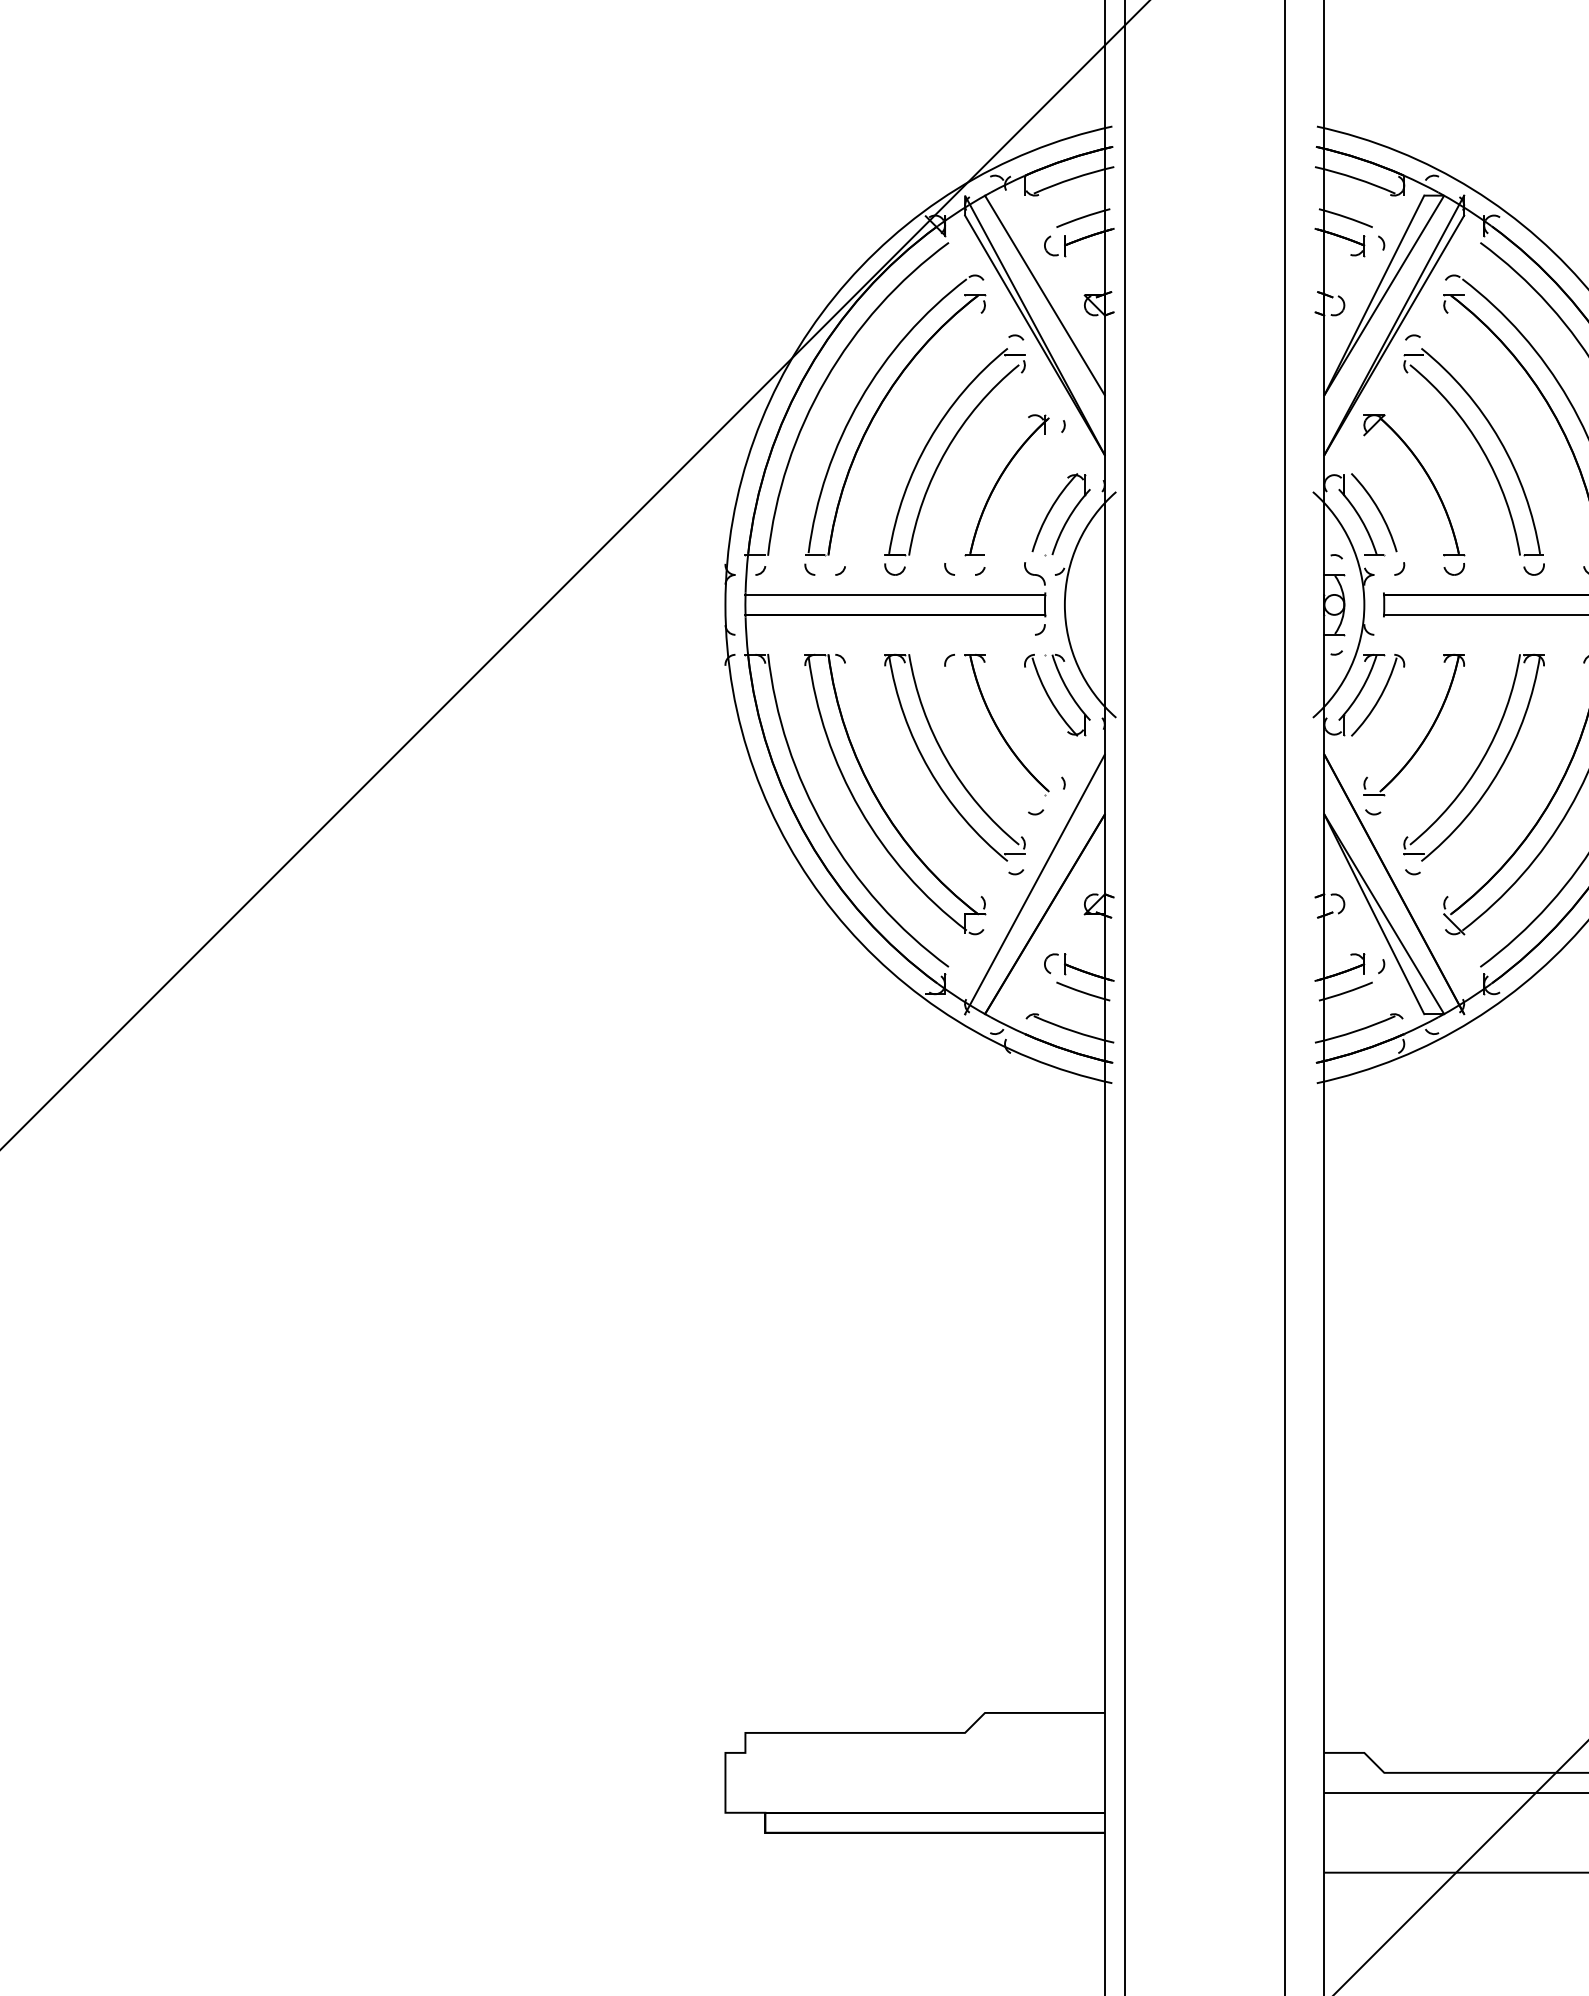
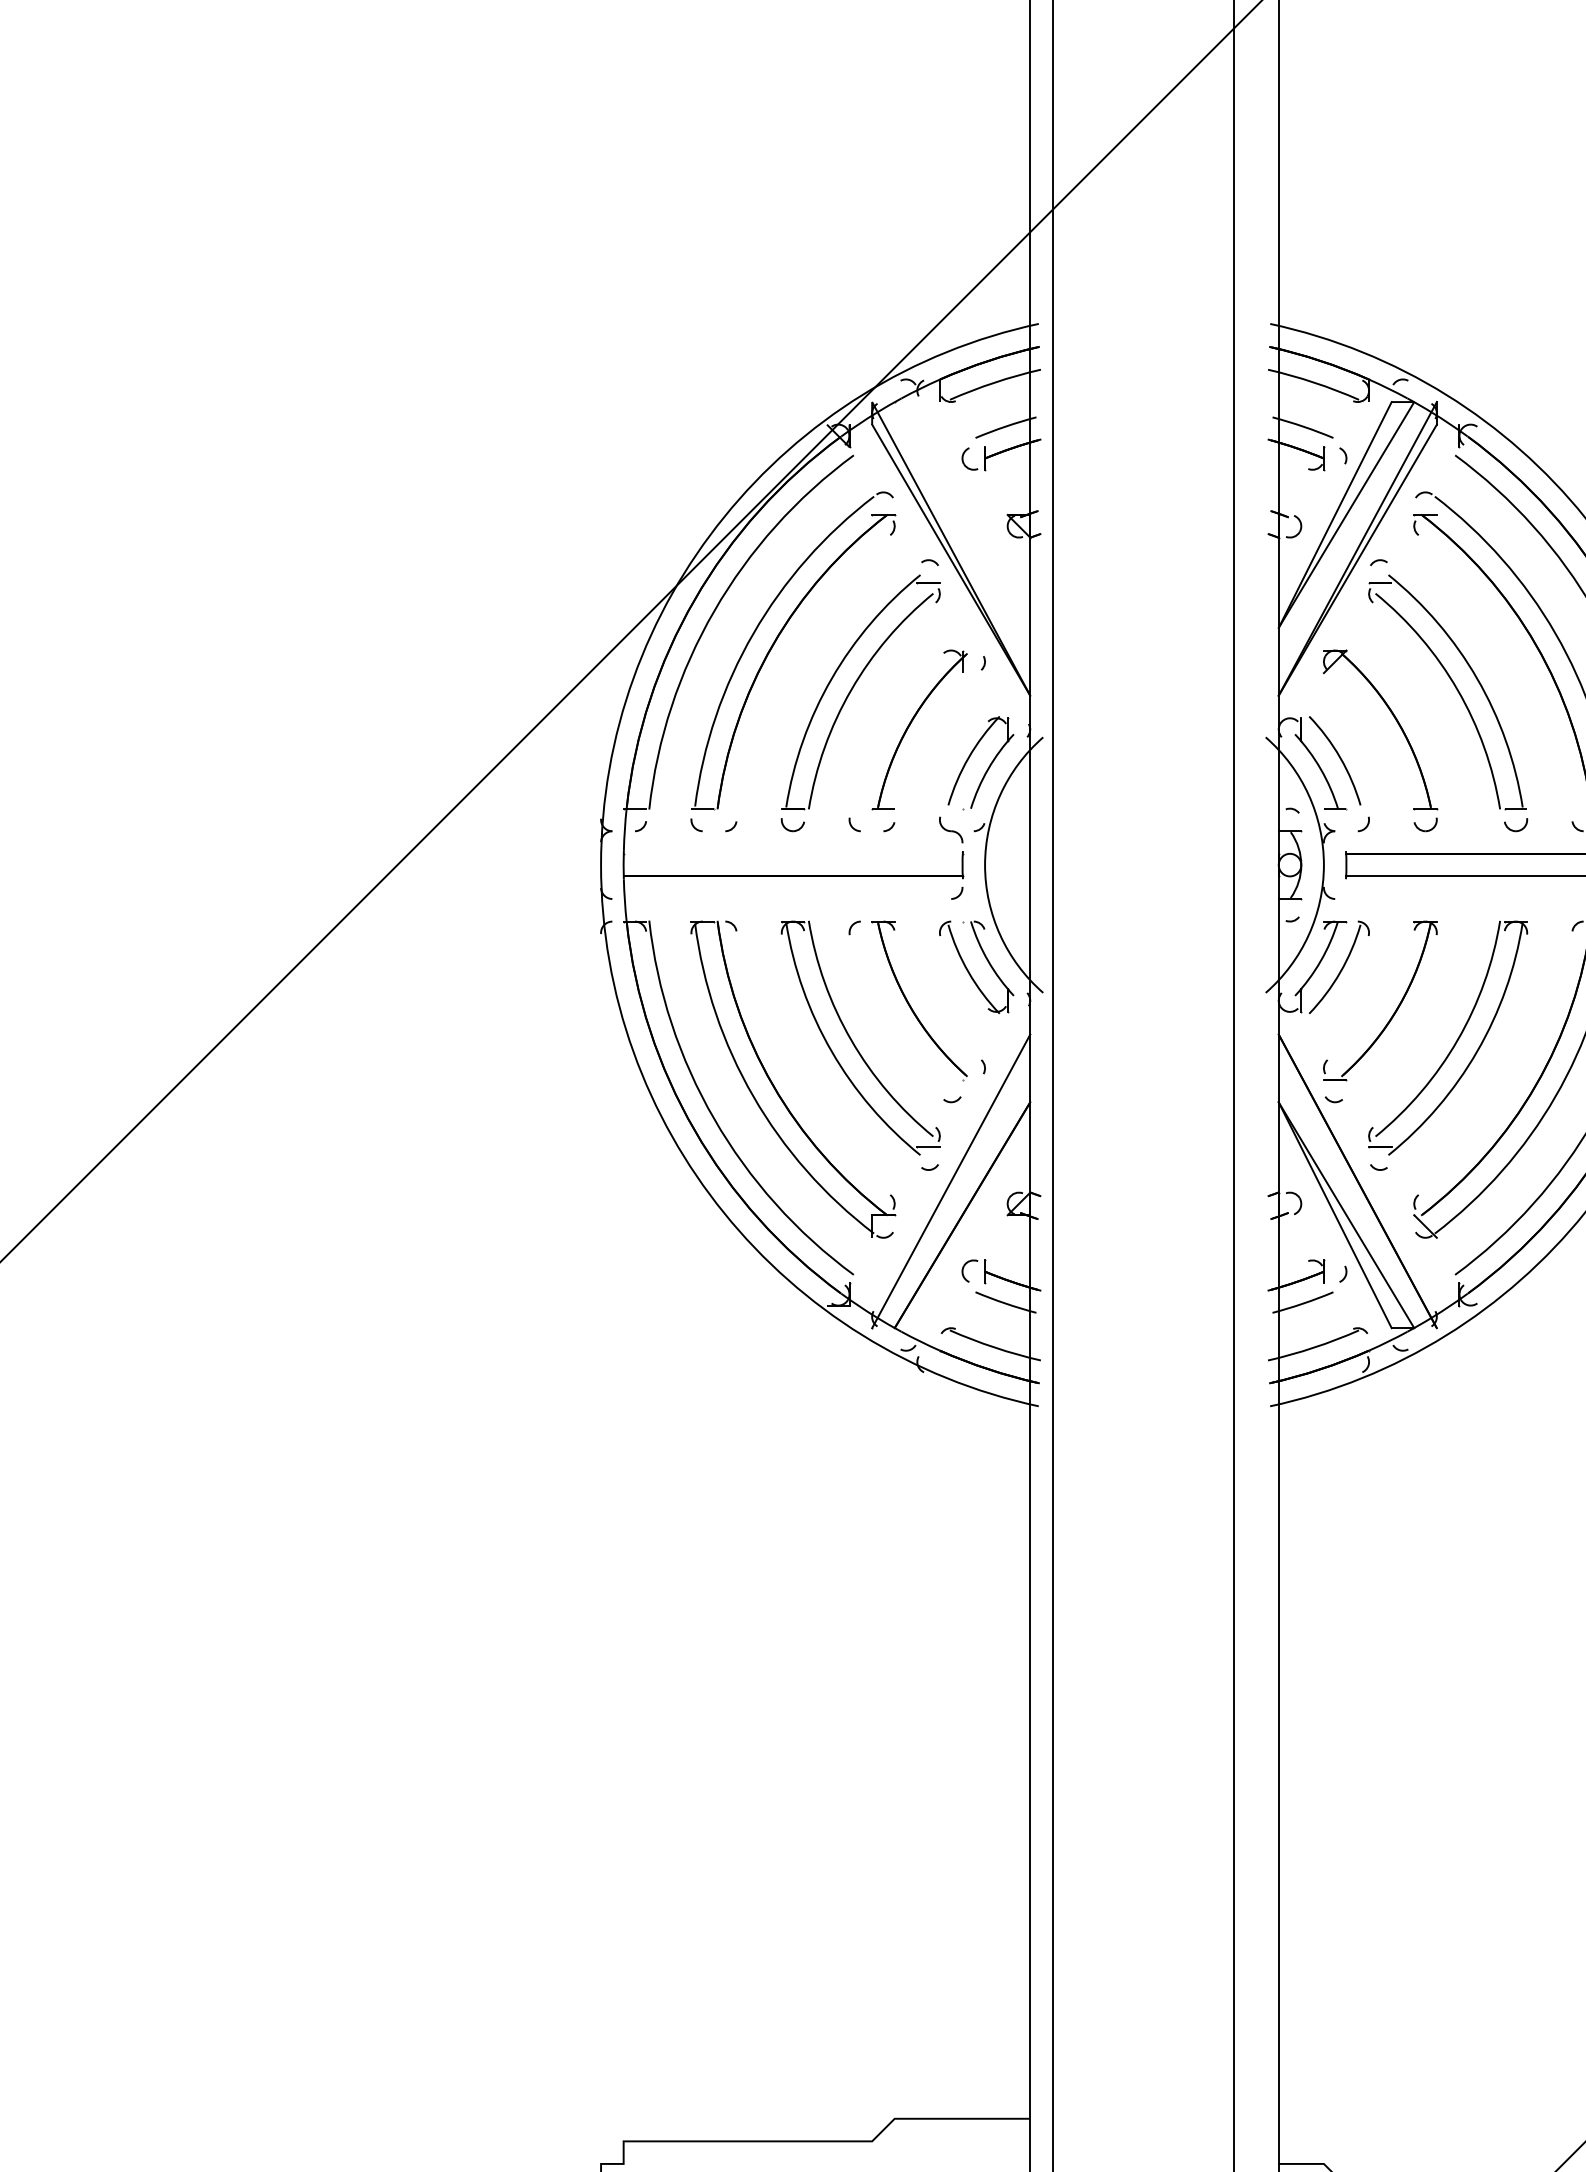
line: (1044, 295) -> (962, 515), removed
line: (894, 594) -> (792, 853), removed

